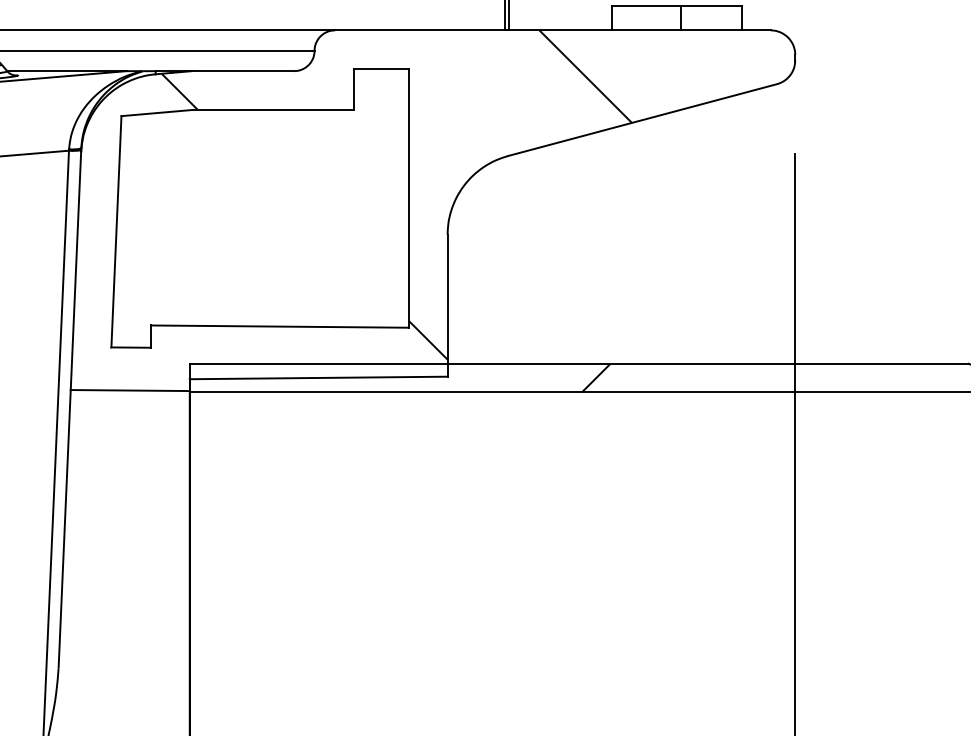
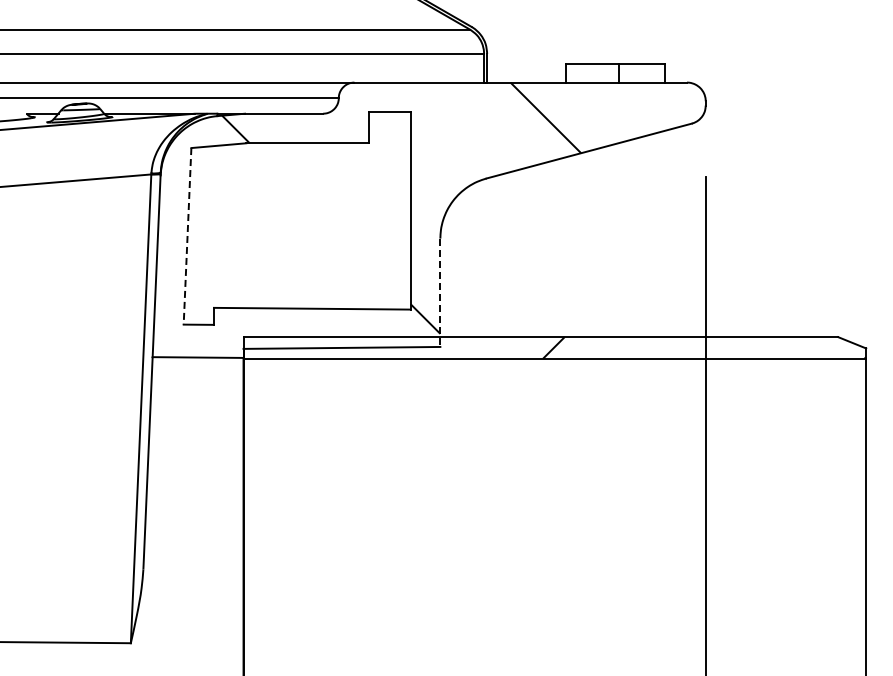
line: (116, 231) -> (187, 236), solid -> dashed
line: (447, 306) -> (440, 293), solid -> dashed

